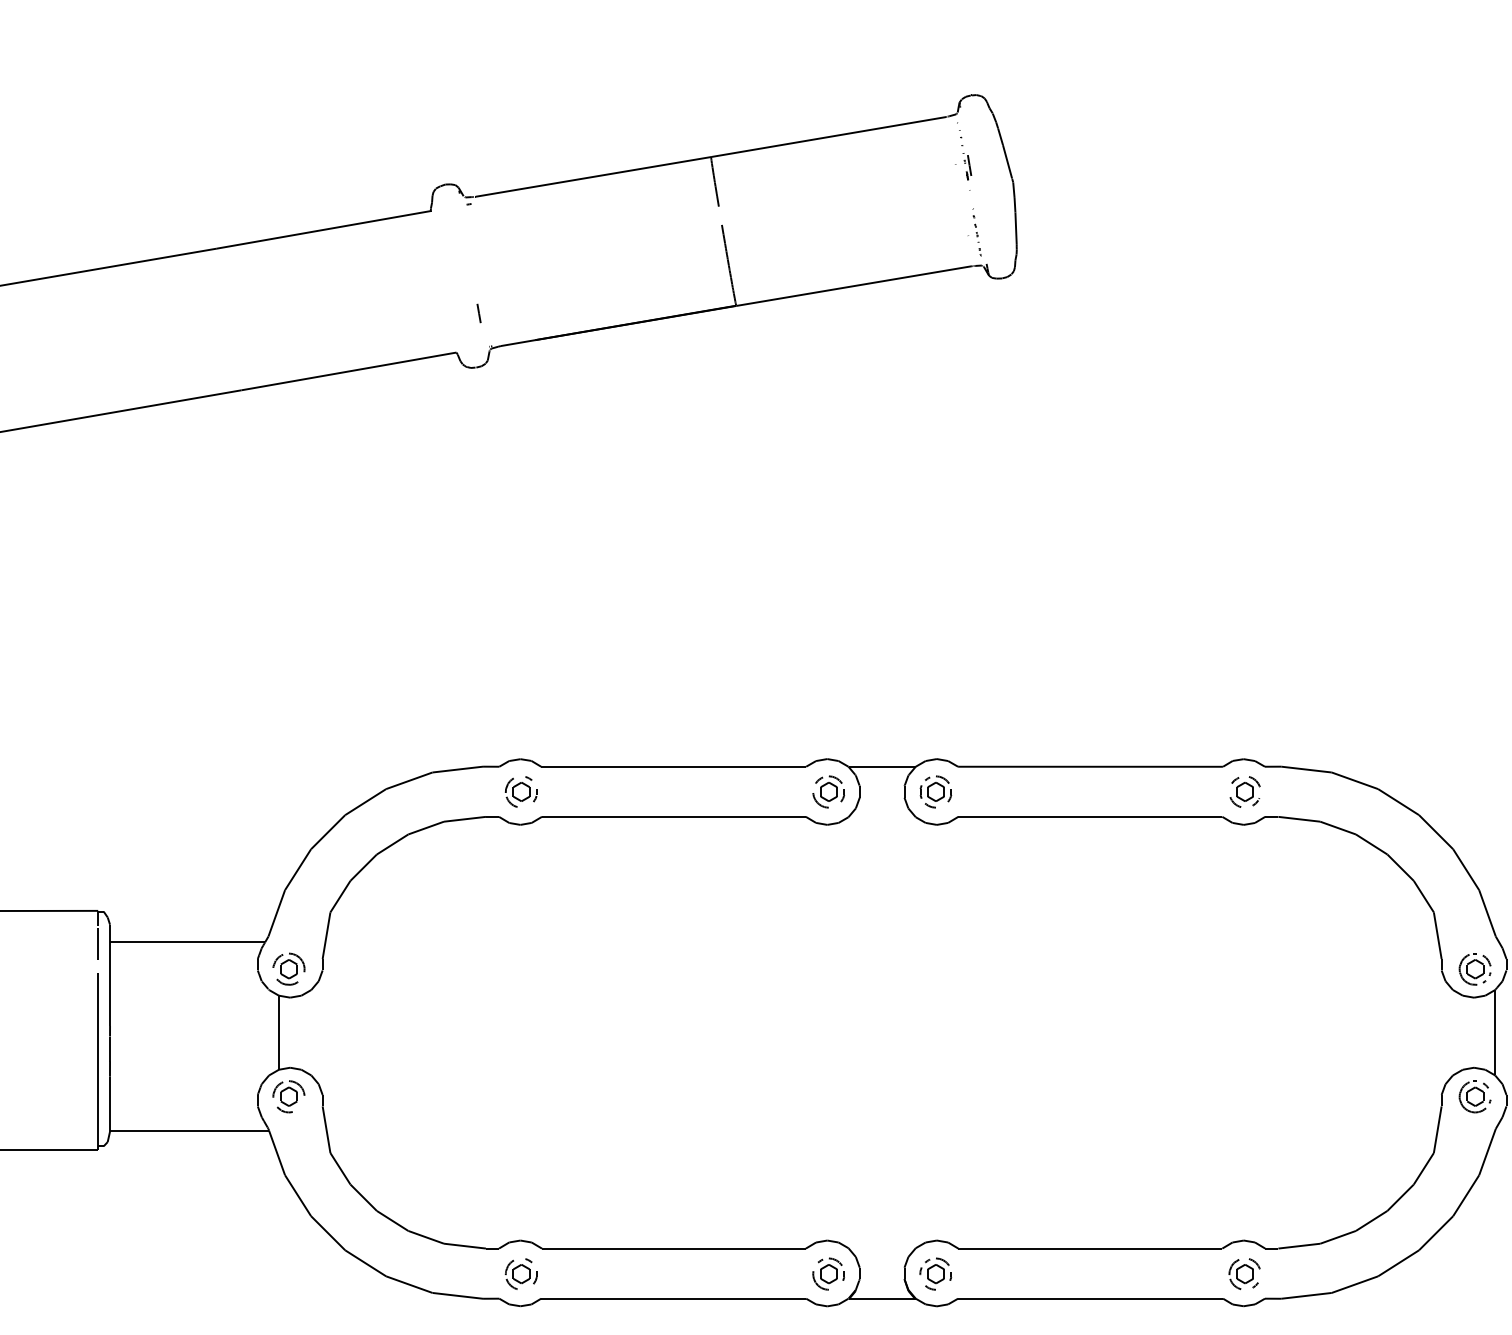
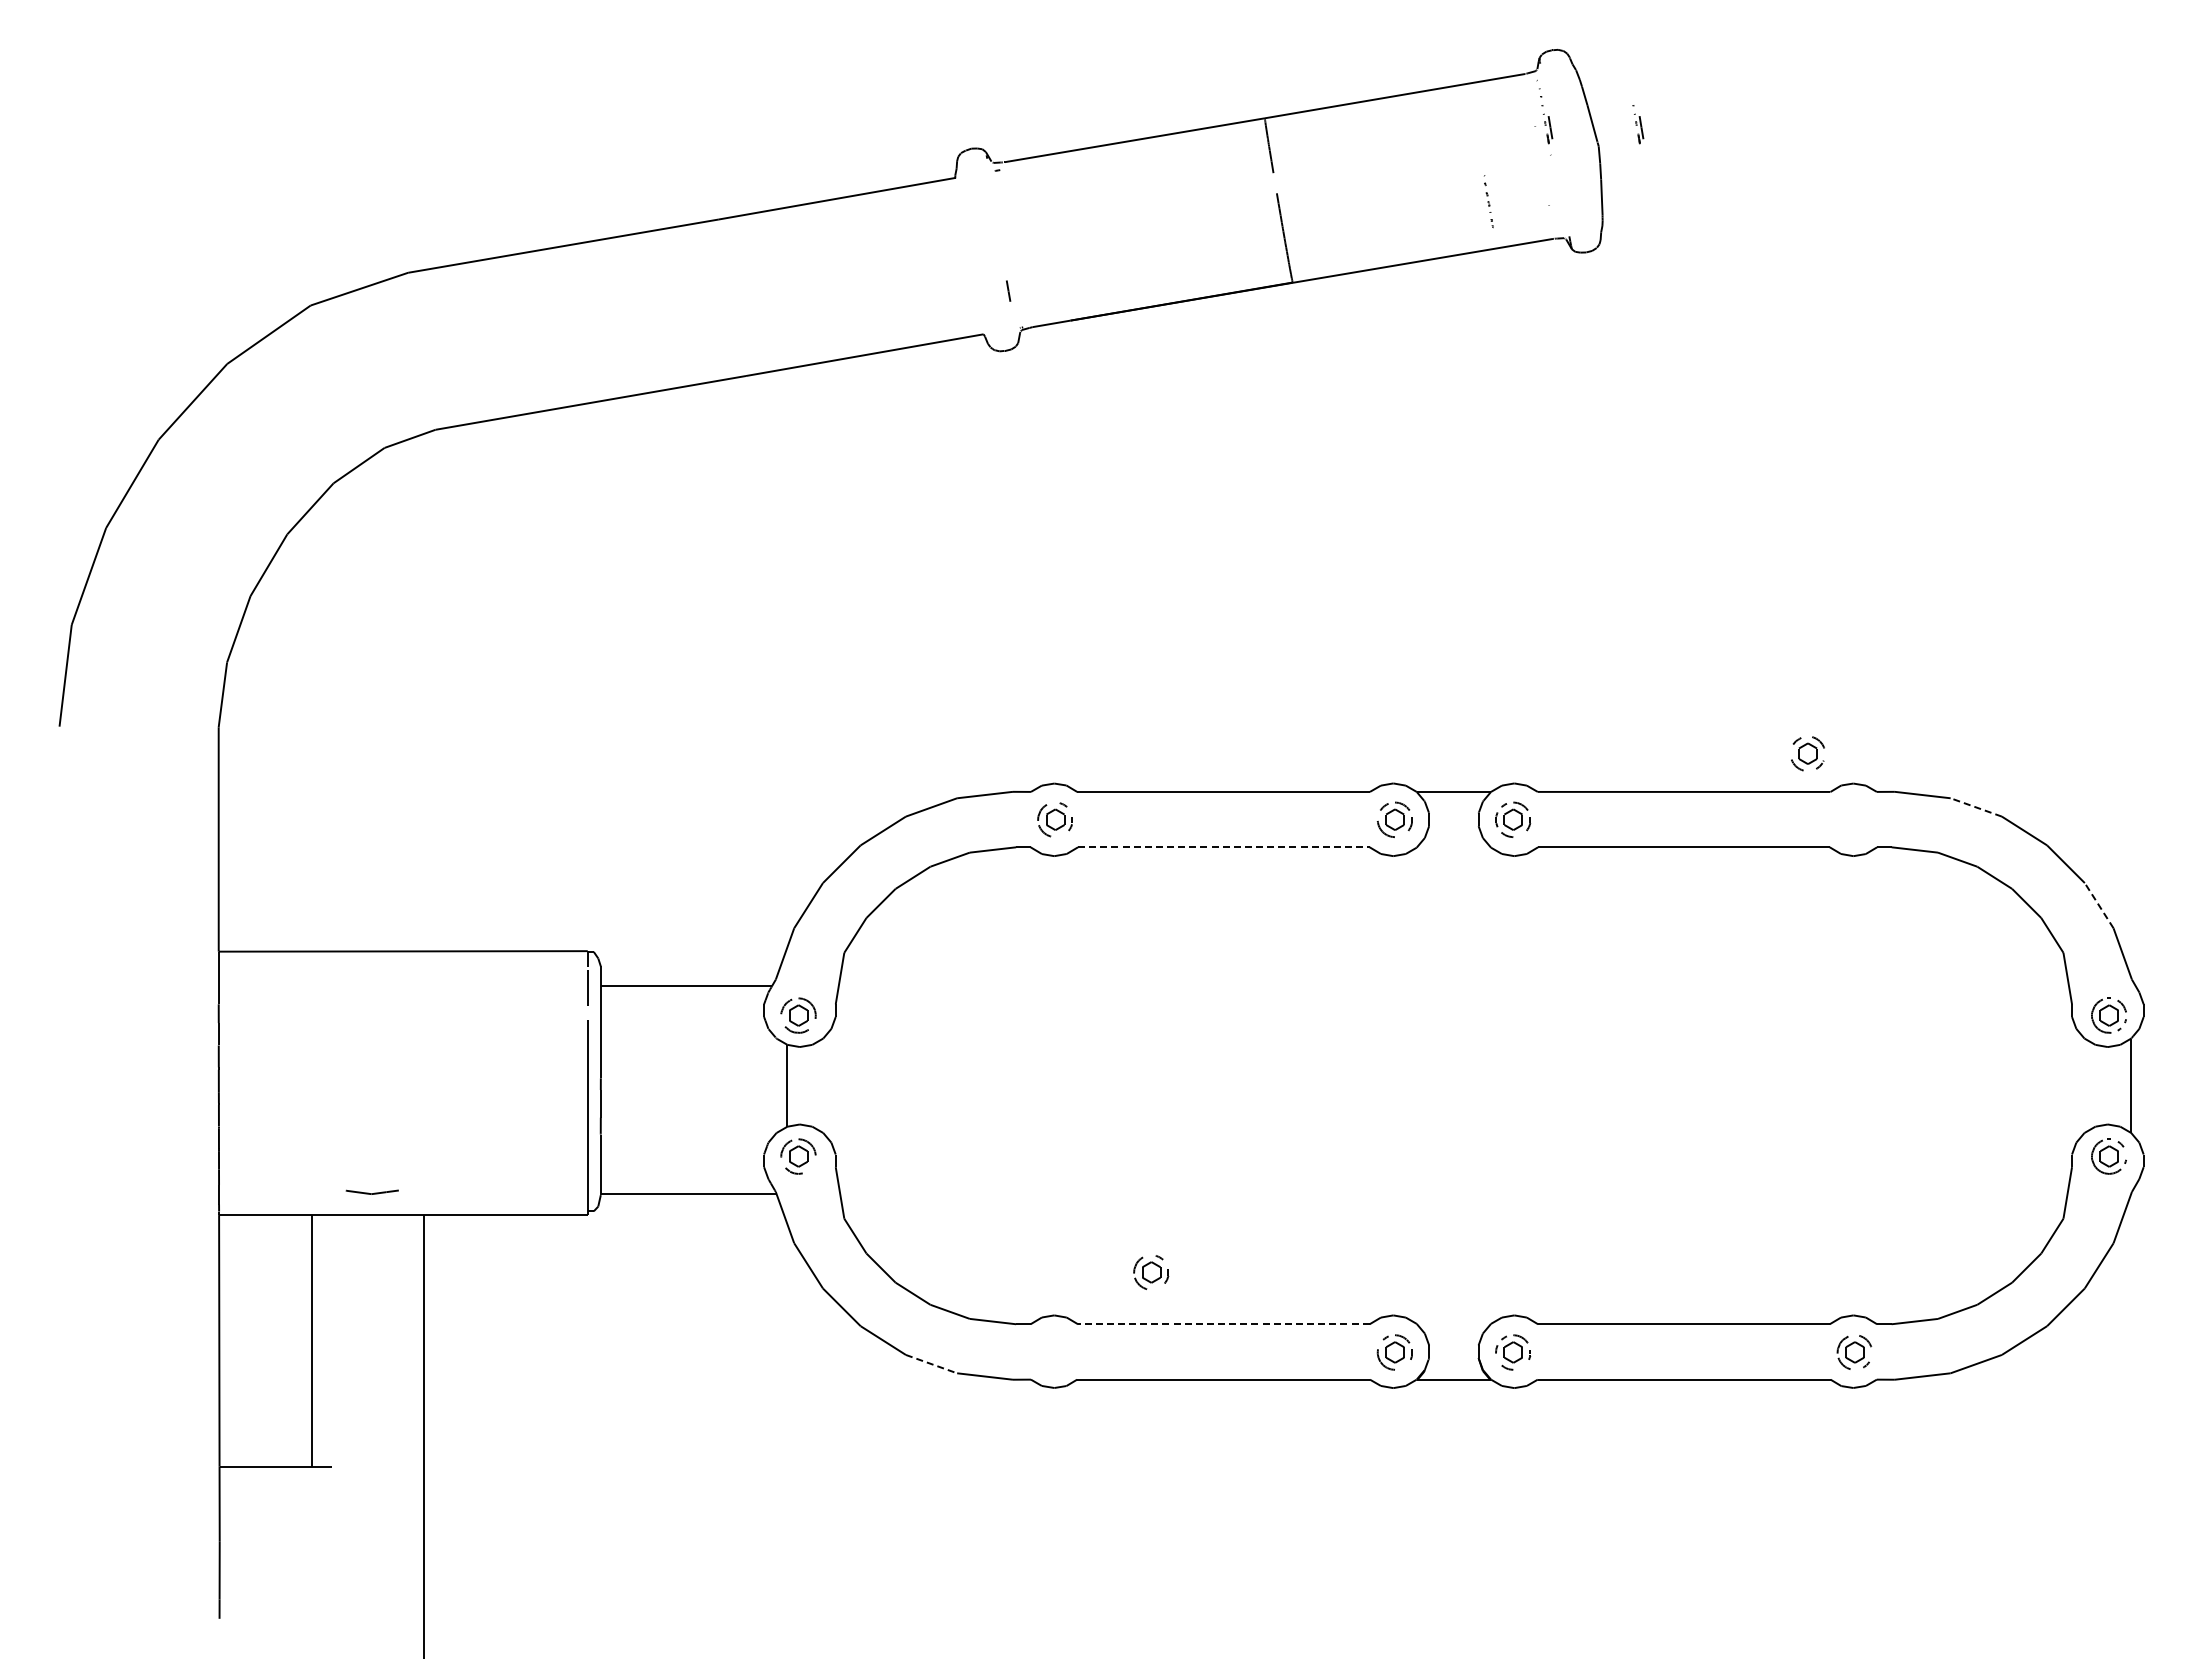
part: (1049, 162) -> (1638, 124), added
part: (976, 232) -> (1488, 201), moved
line: (1354, 780) -> (1975, 807), solid -> dashed
part: (1244, 791) -> (1807, 753), moved
line: (673, 817) -> (1223, 847), solid -> dashed
line: (1466, 869) -> (2099, 905), solid -> dashed
line: (673, 1248) -> (1223, 1324), solid -> dashed
part: (521, 1274) -> (1151, 1272), moved
line: (410, 1284) -> (932, 1364), solid -> dashed

